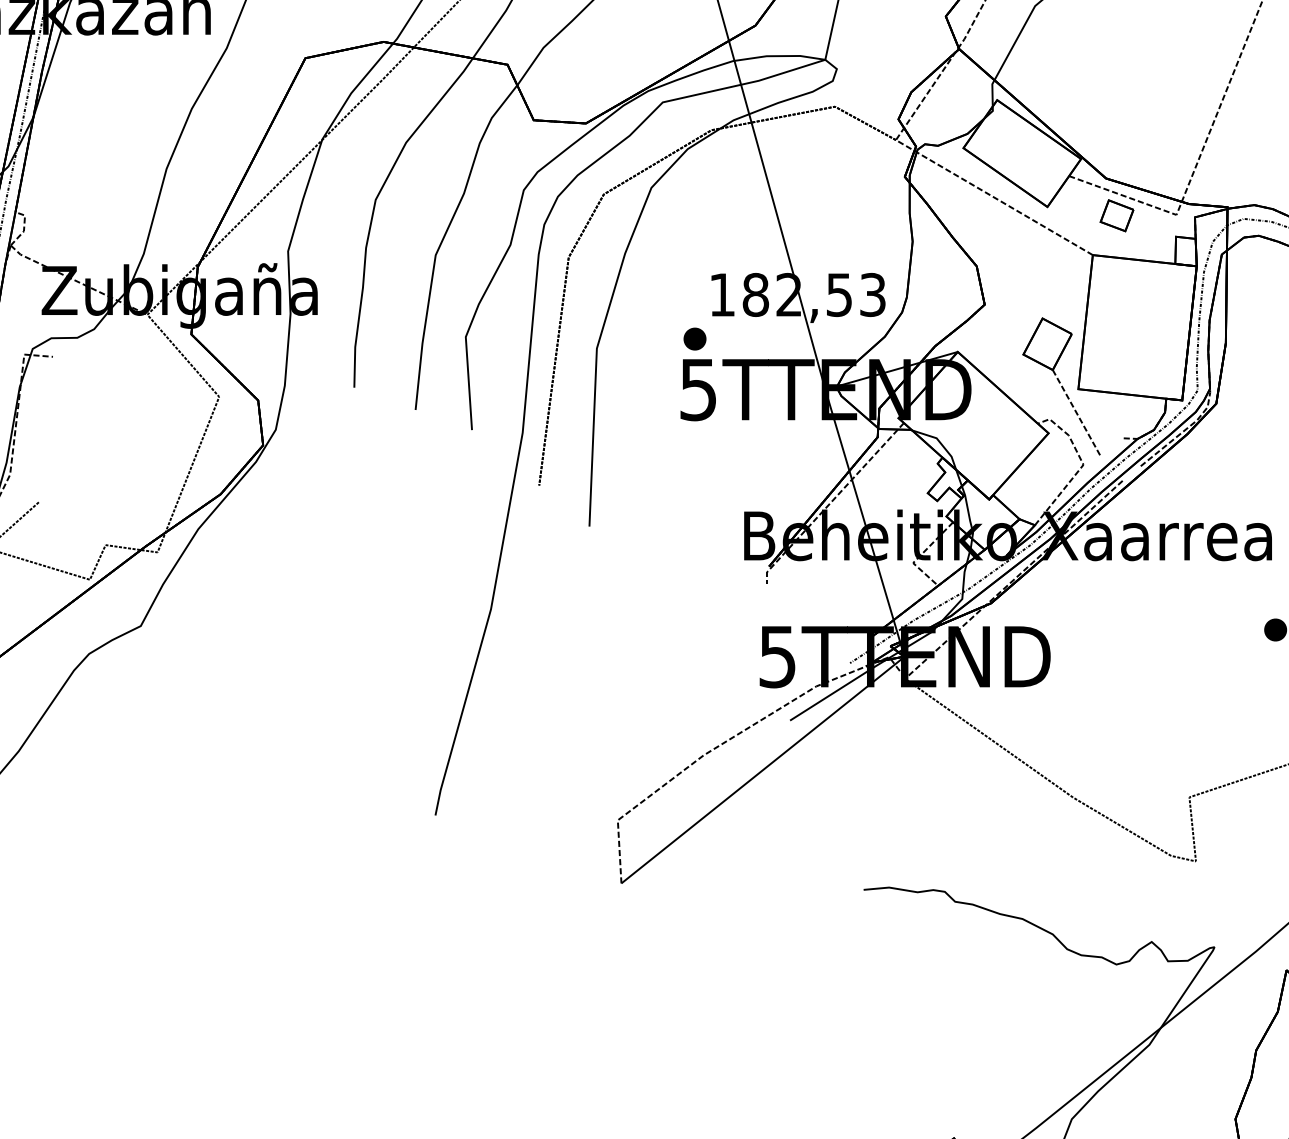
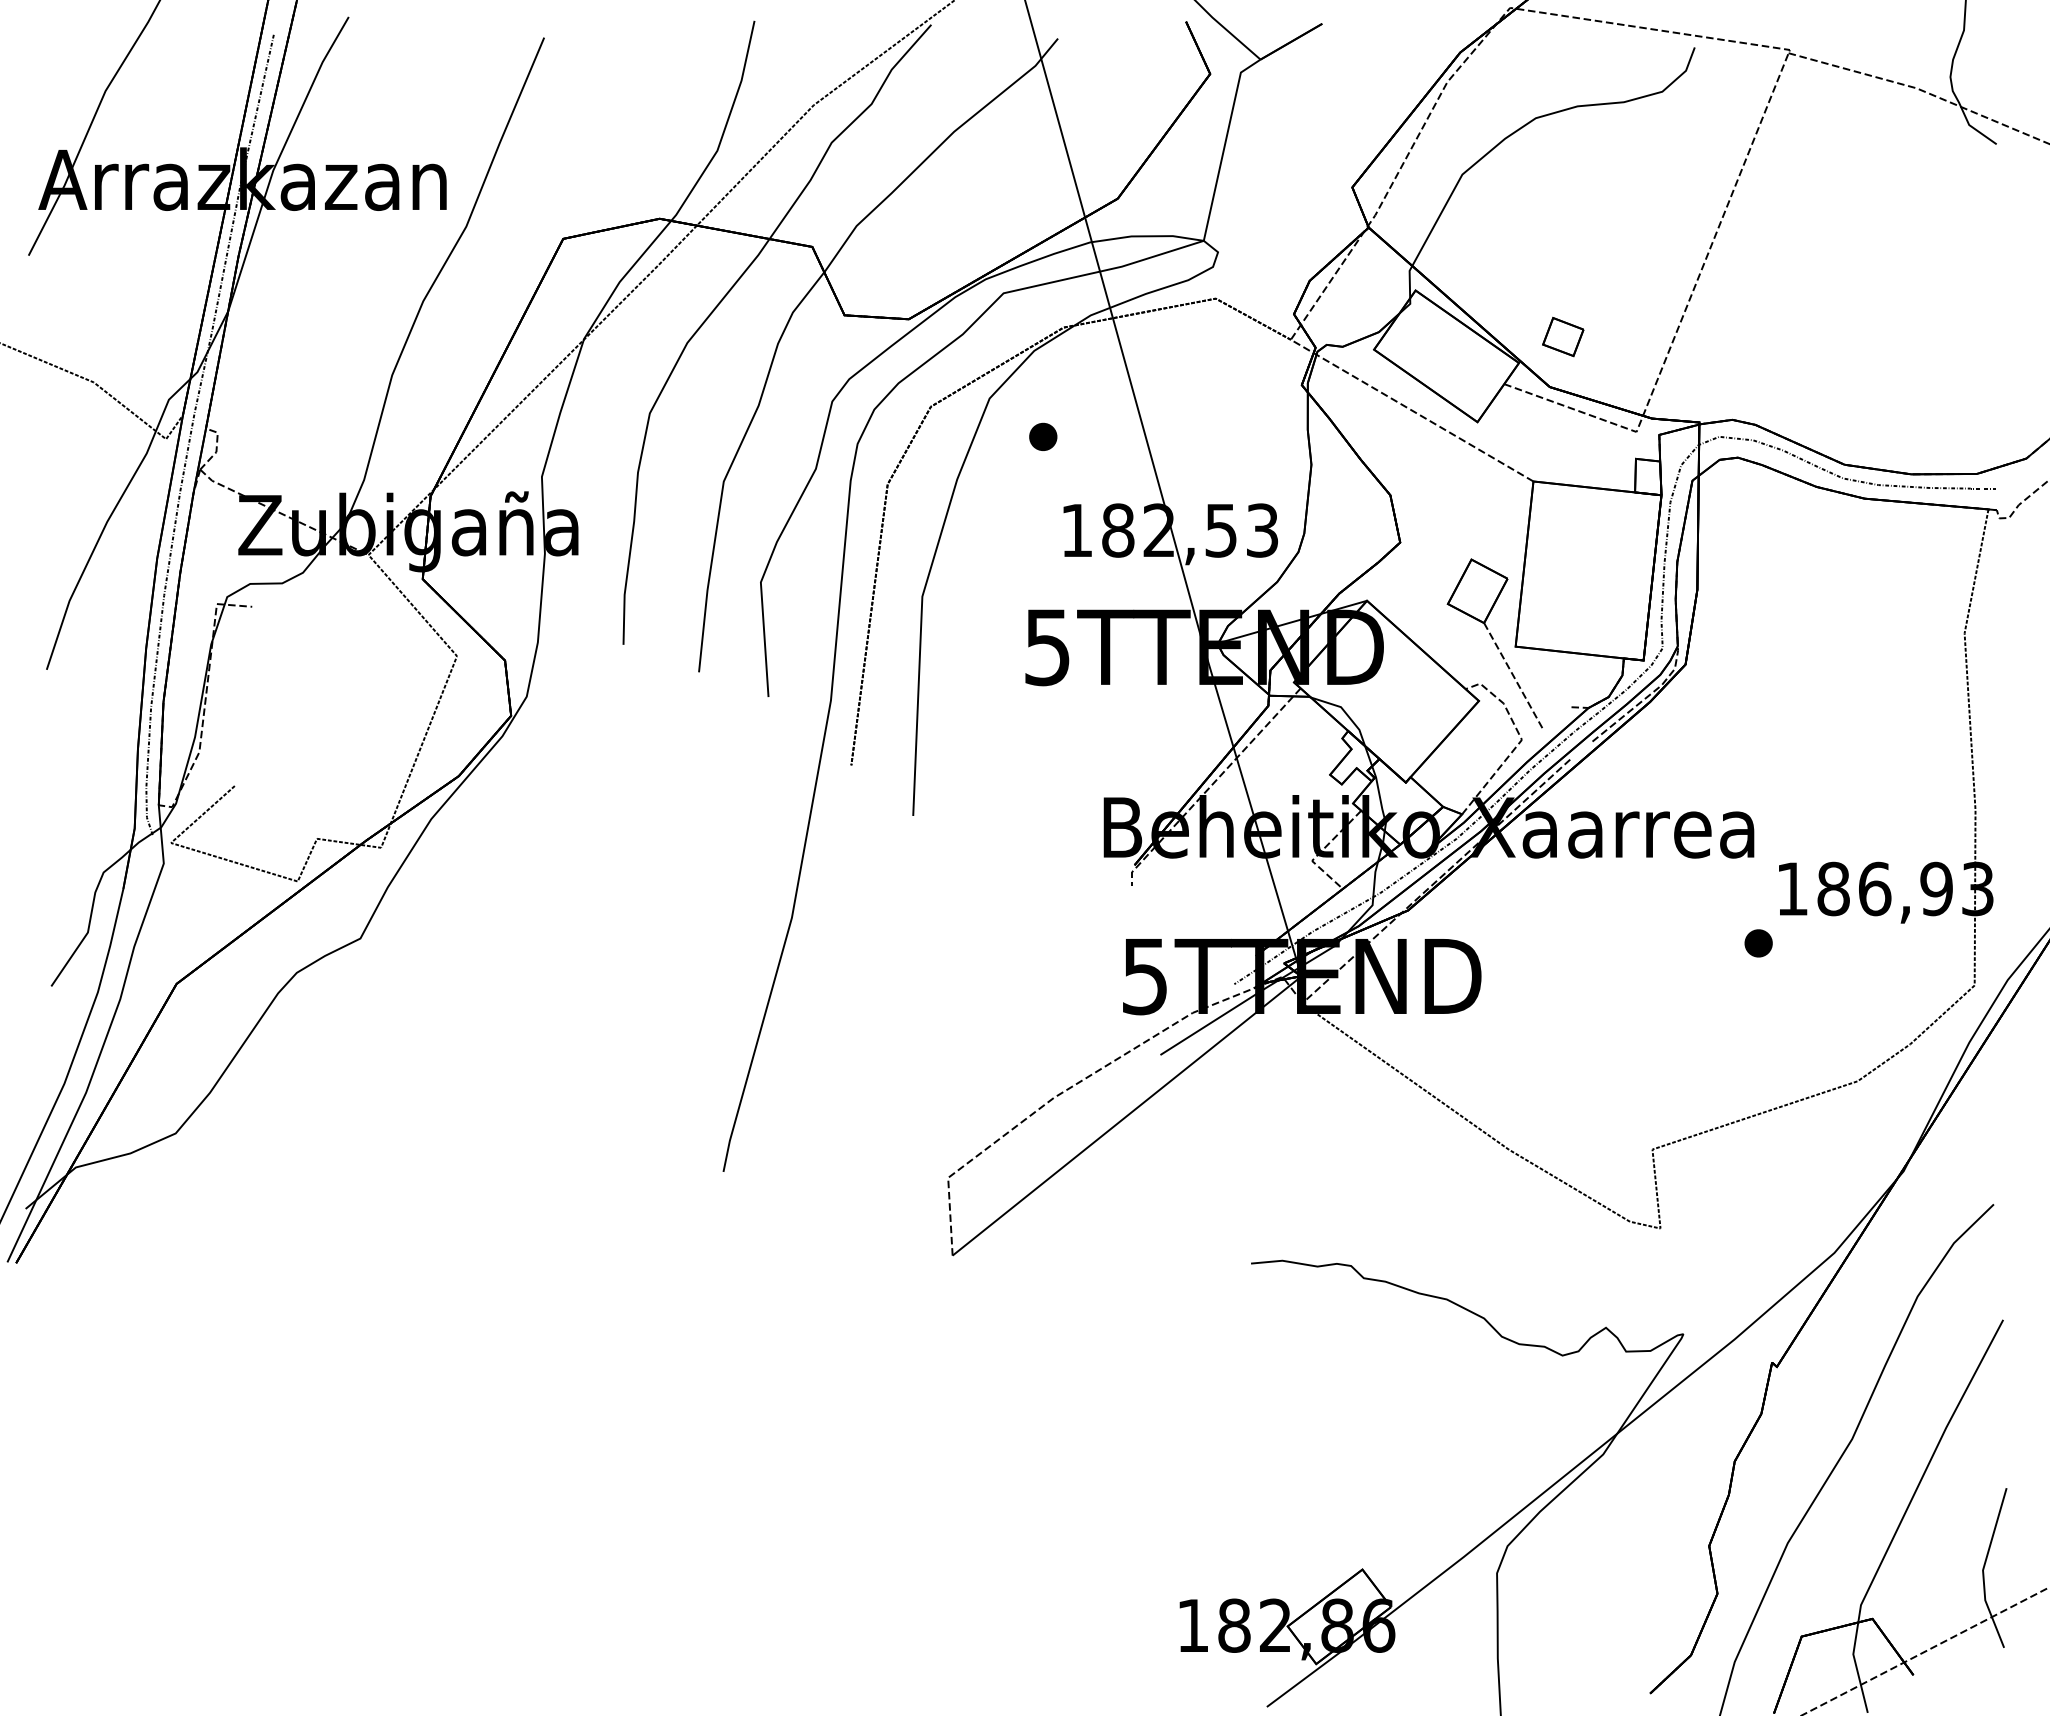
part: (1117, 215) -> (1563, 336), moved
part: (695, 338) -> (1043, 436), moved

